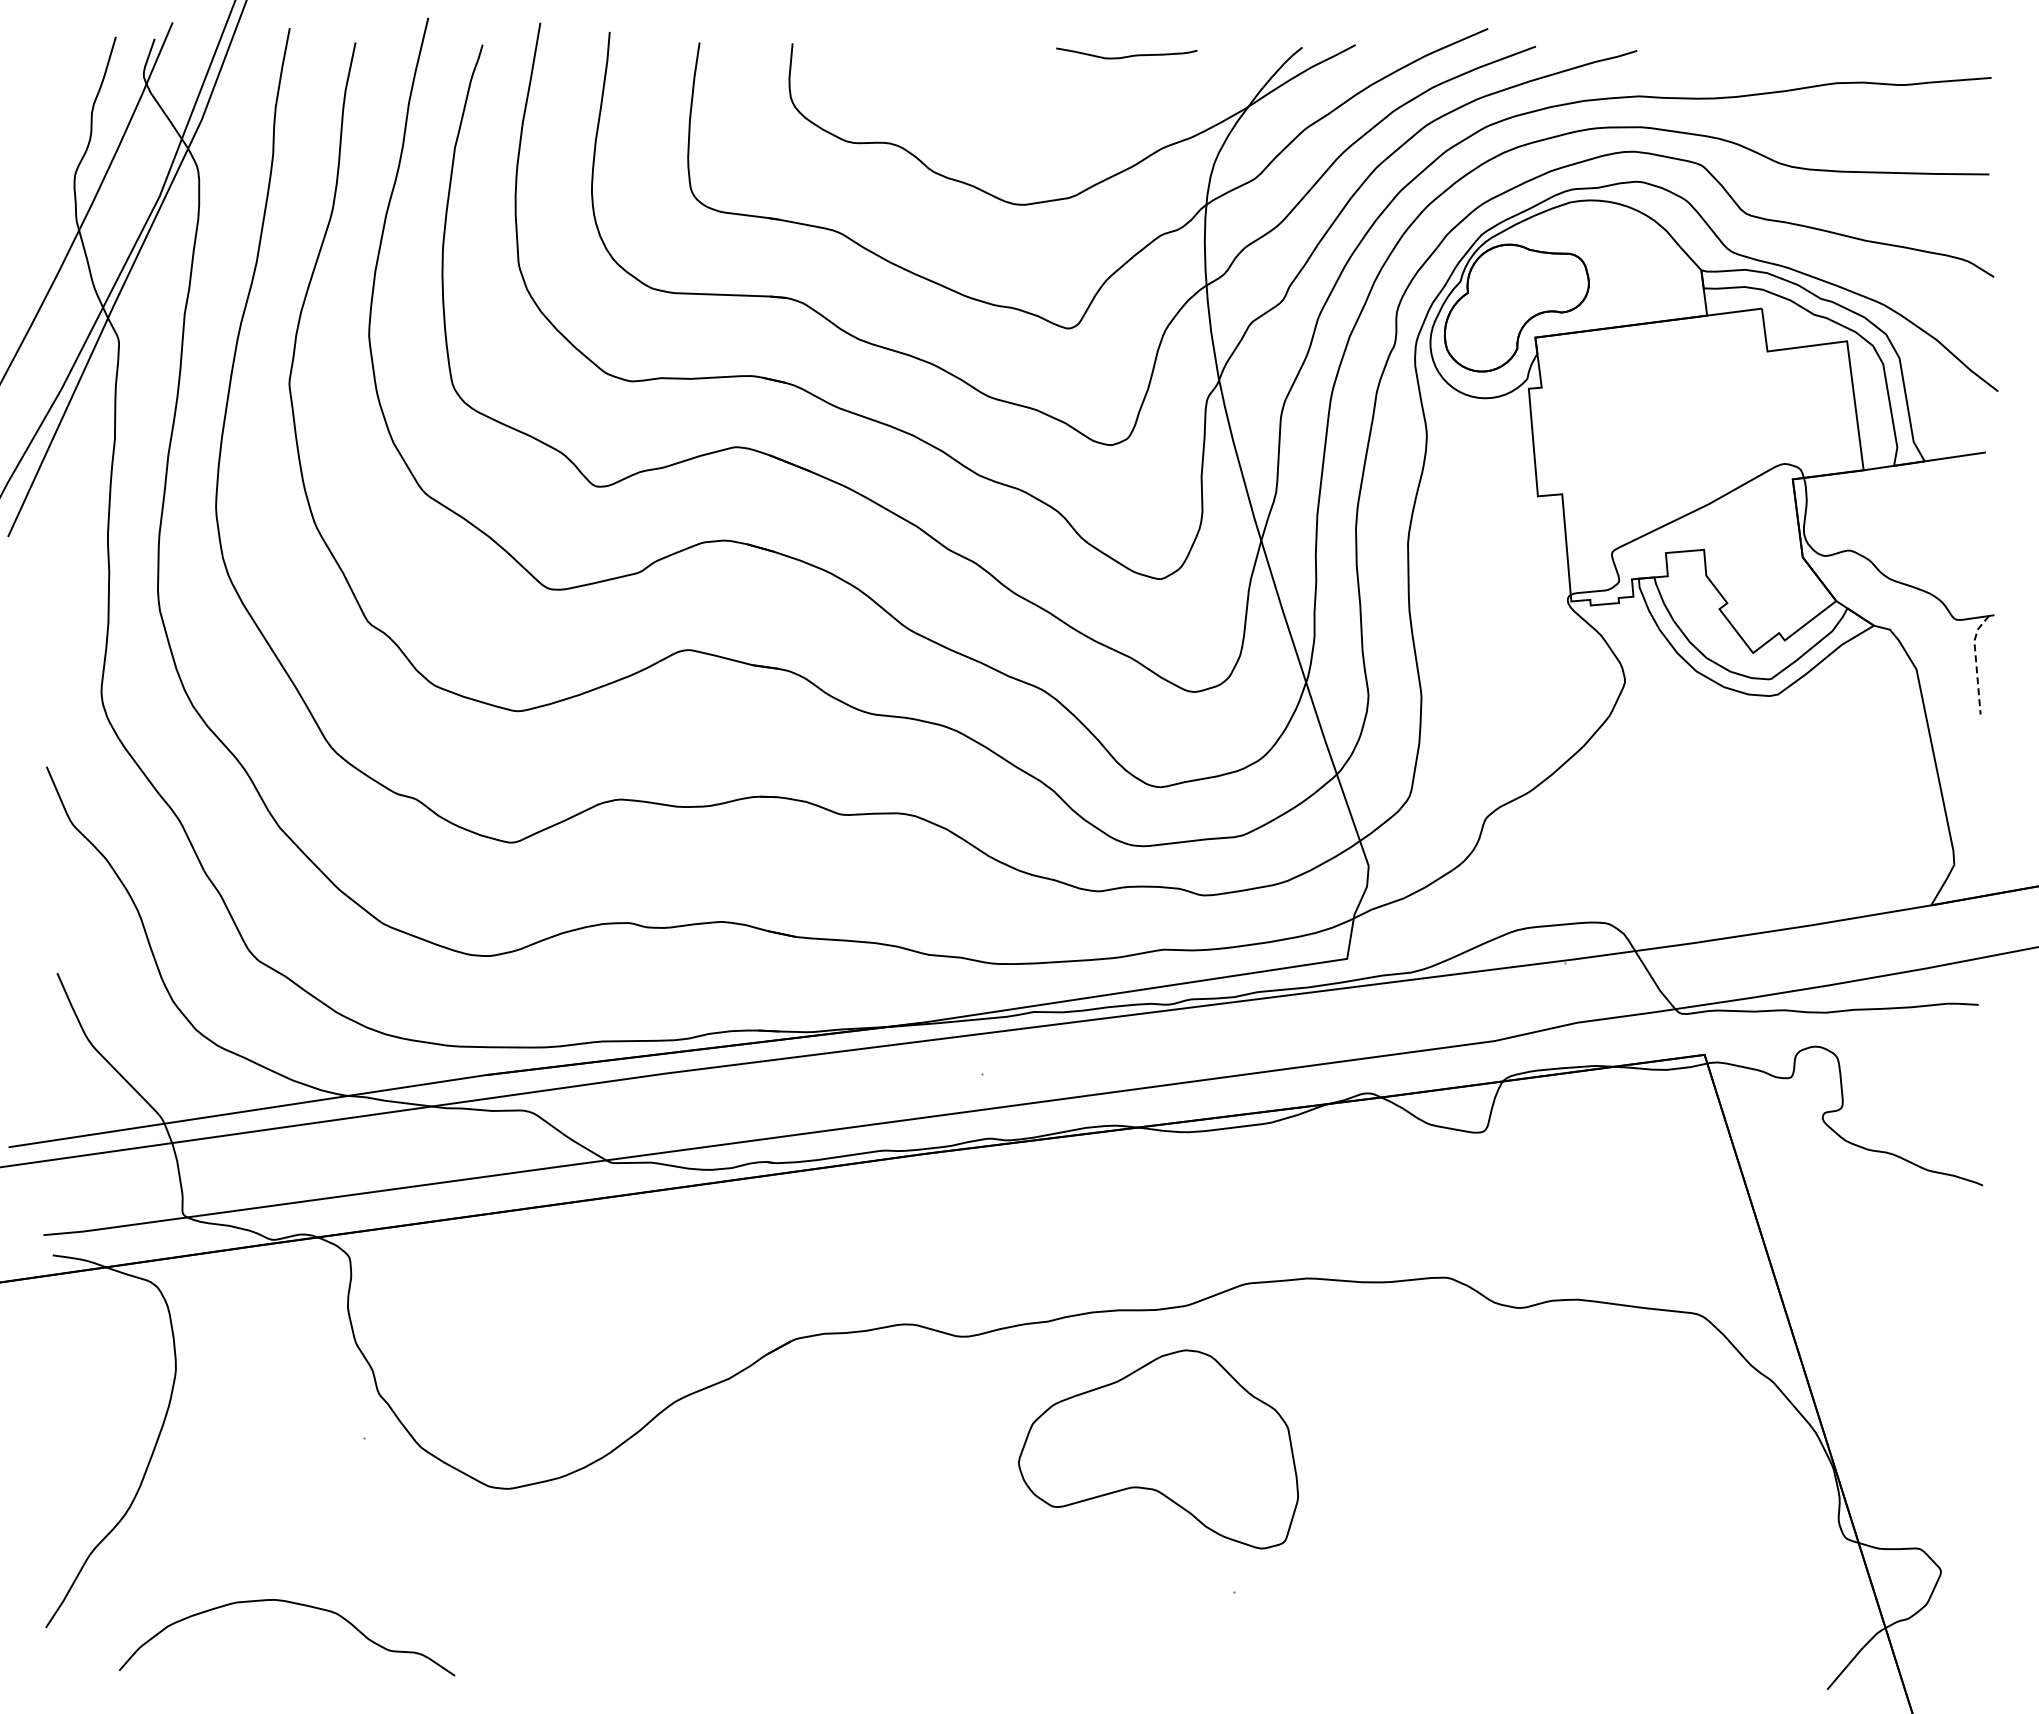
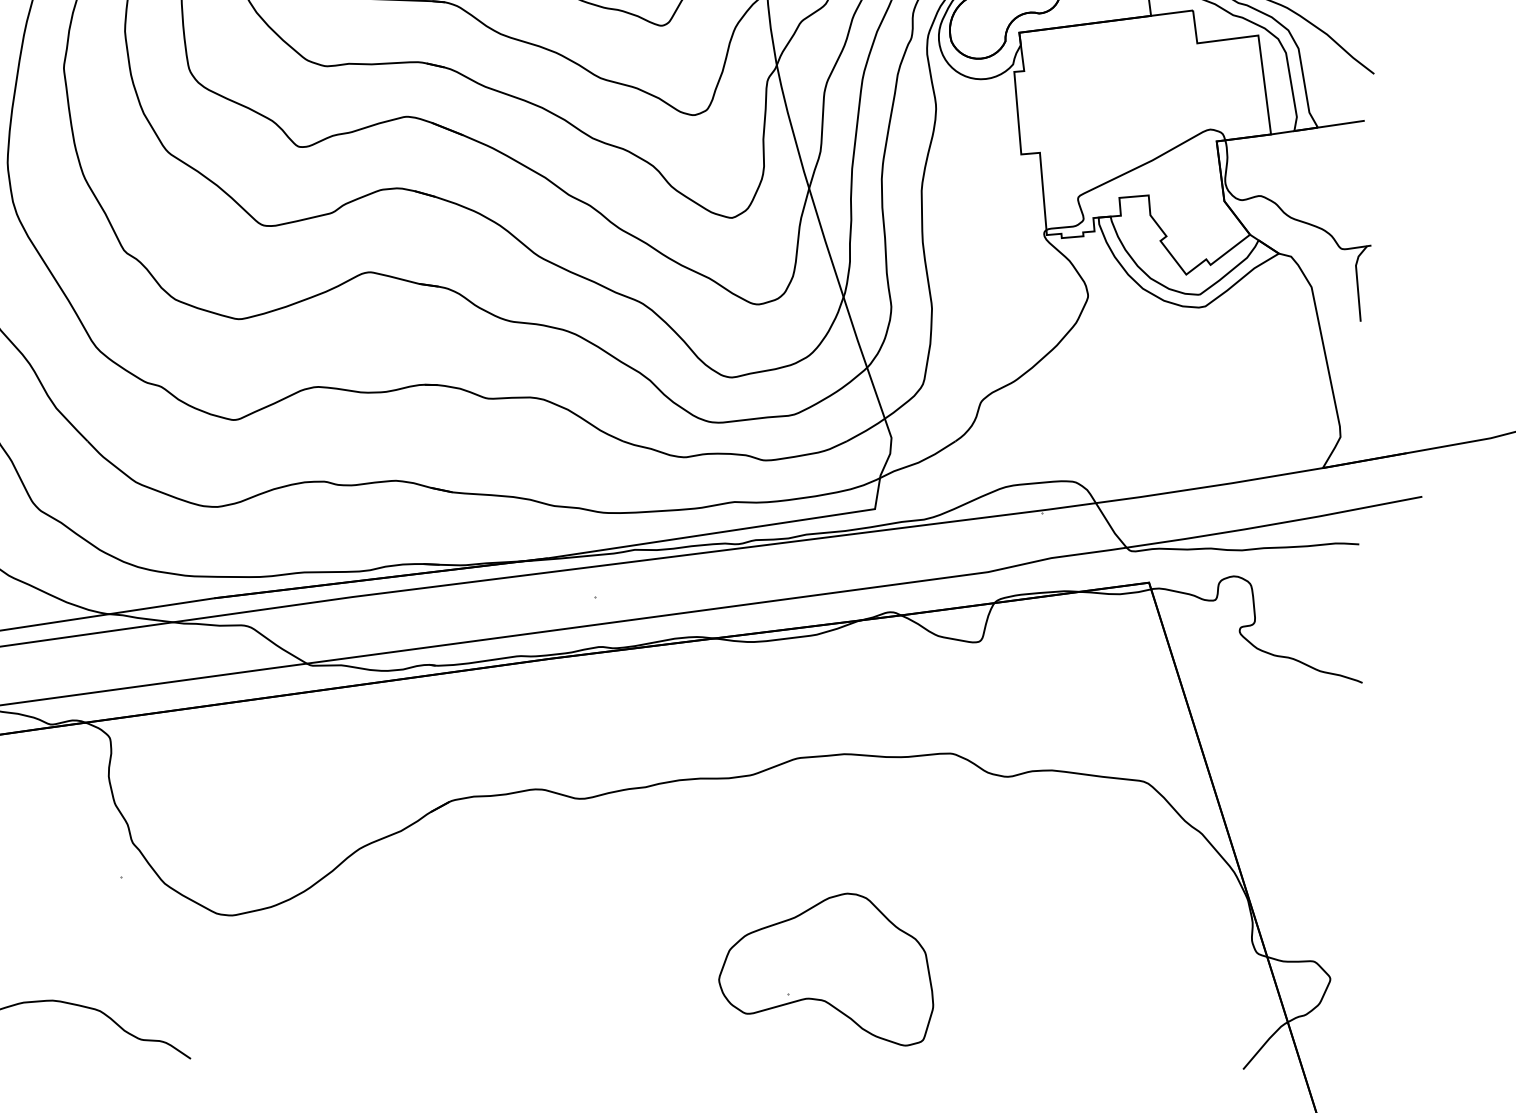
line: (1976, 662) -> (1357, 281), dashed -> solid
part: (1158, 1449) -> (826, 969), moved

